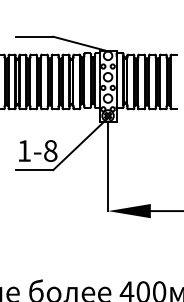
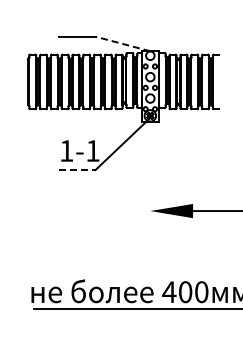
line: (80, 43) -> (122, 43), solid -> dashed
text: (50, 150) -> (92, 150), 1-8 -> 1-1
line: (108, 166) -> (150, 166), removed
line: (35, 170) -> (77, 170), solid -> dashed

